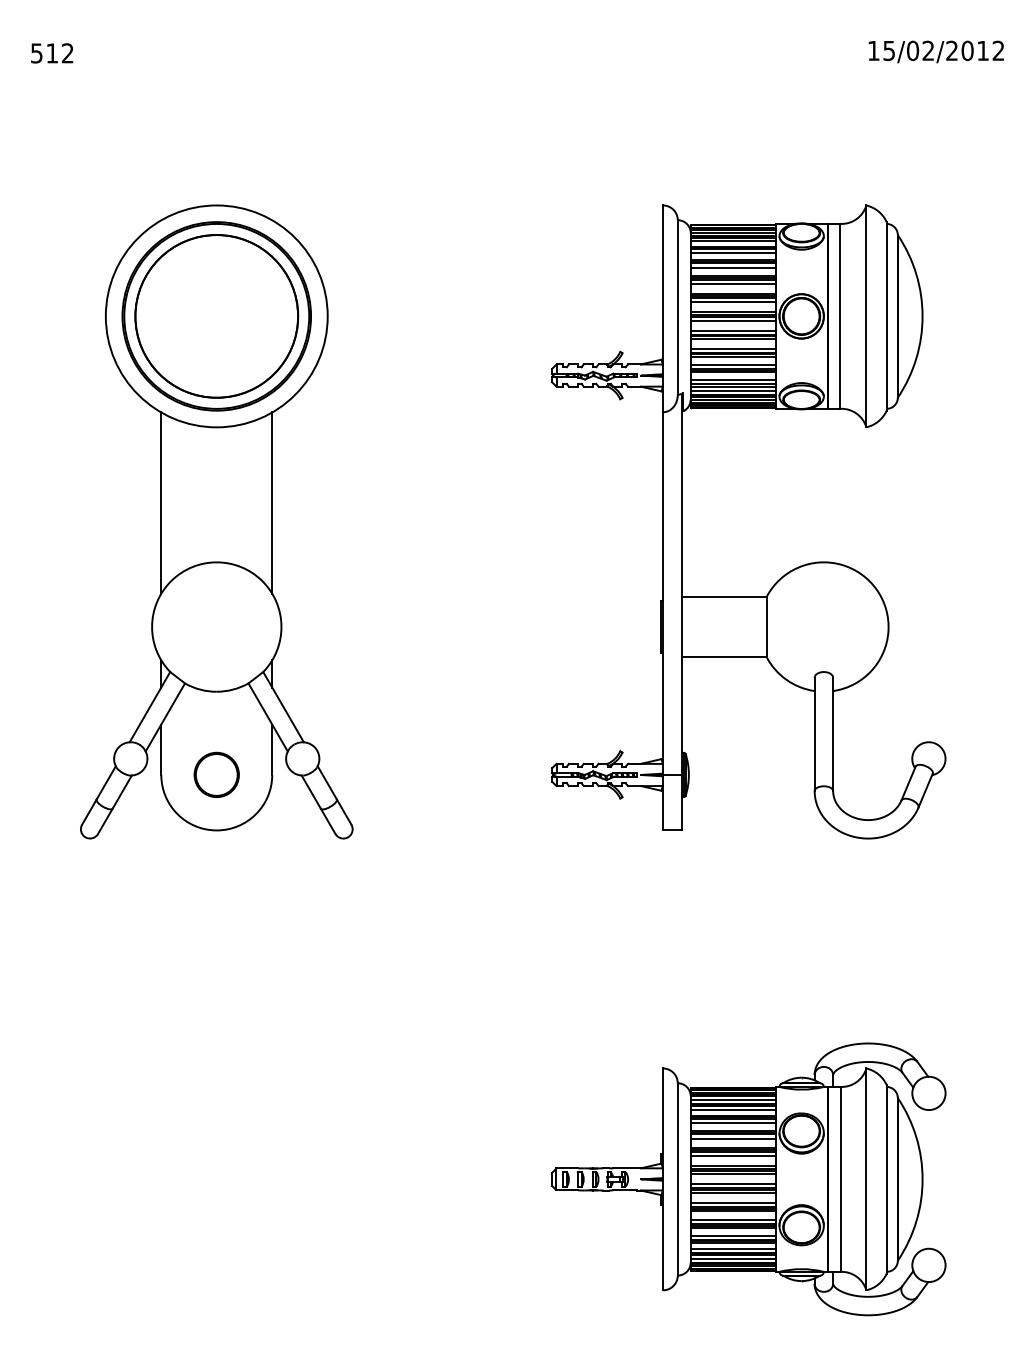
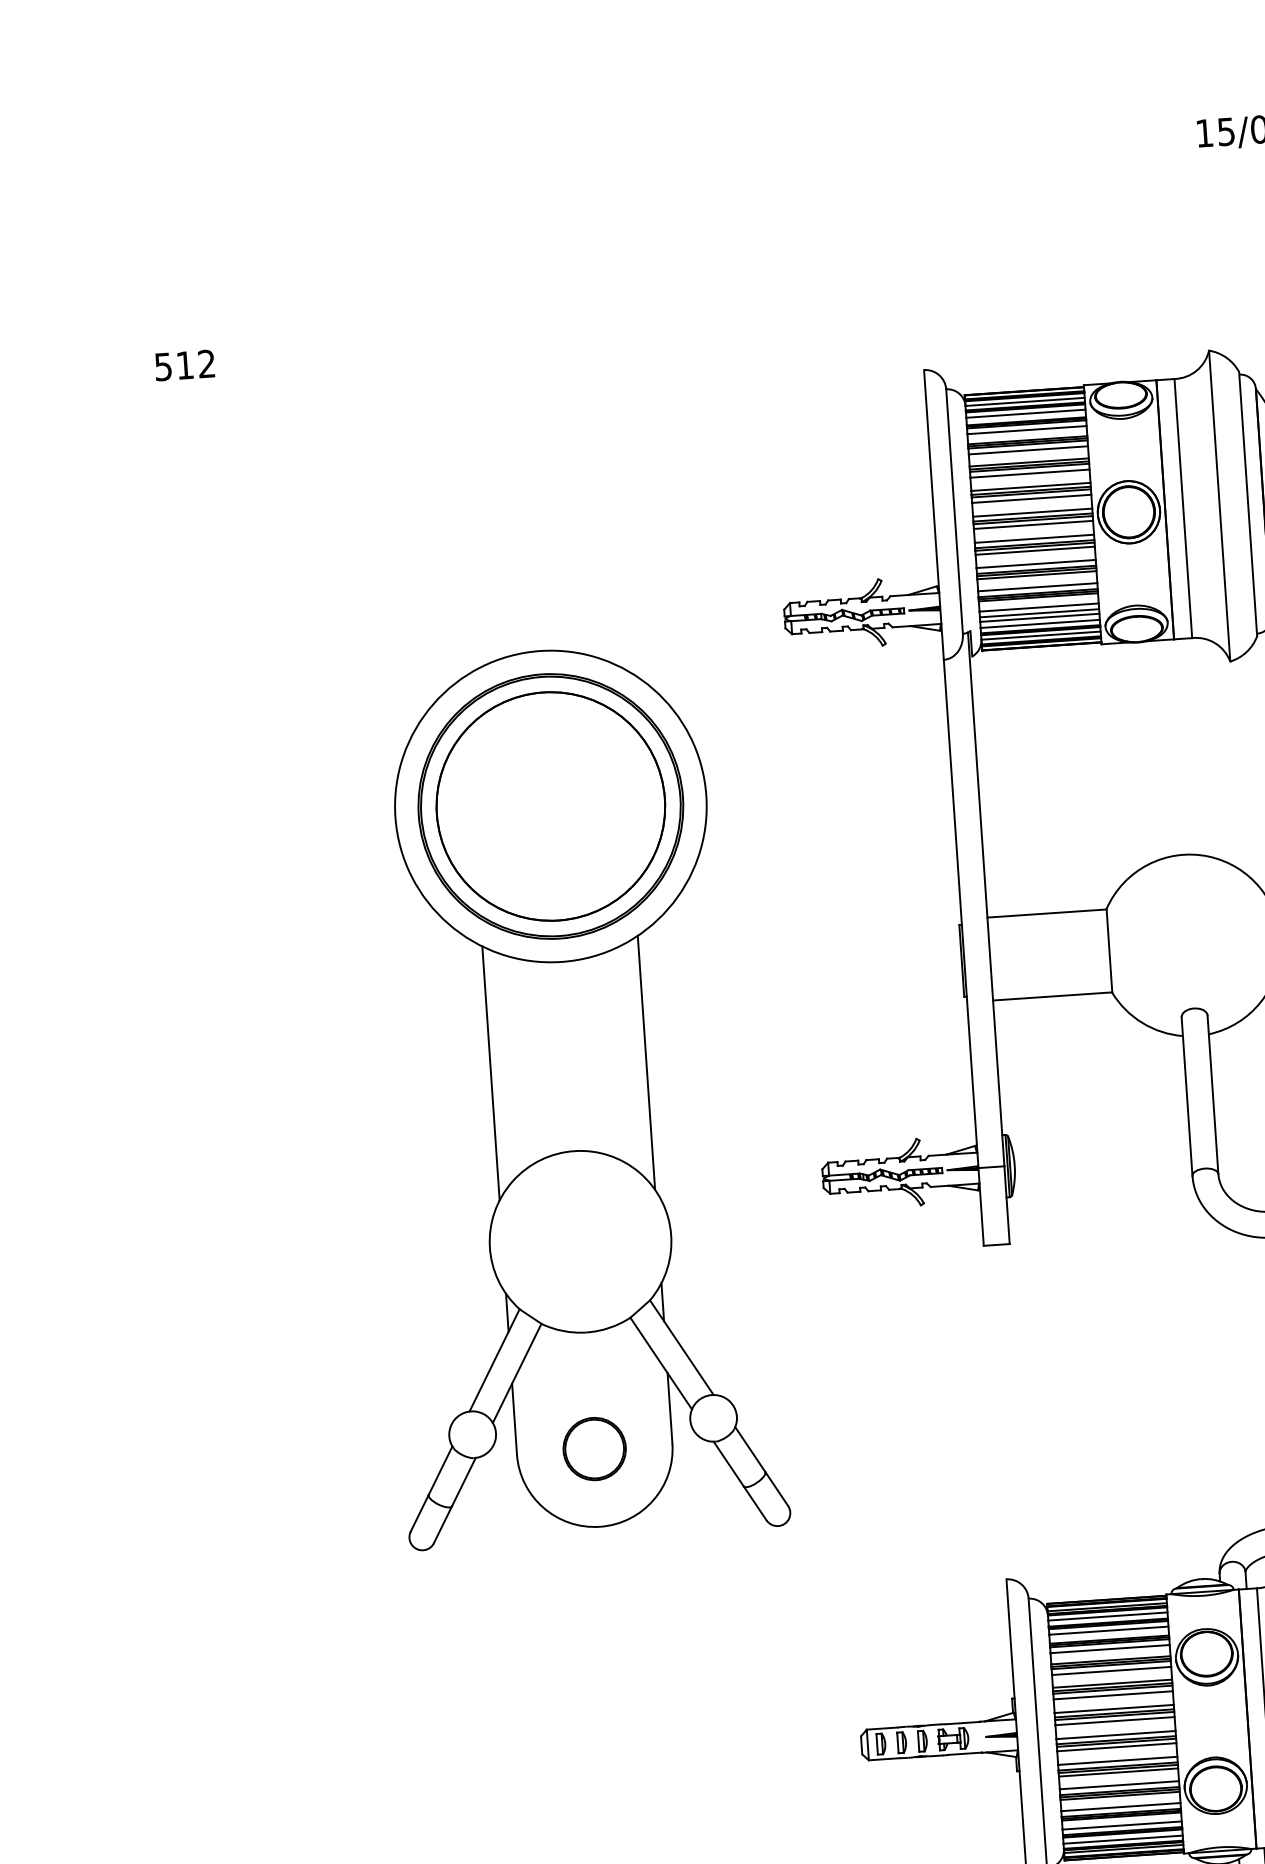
text: (52, 53) -> (185, 365), moved
part: (216, 521) -> (570, 1093), moved

